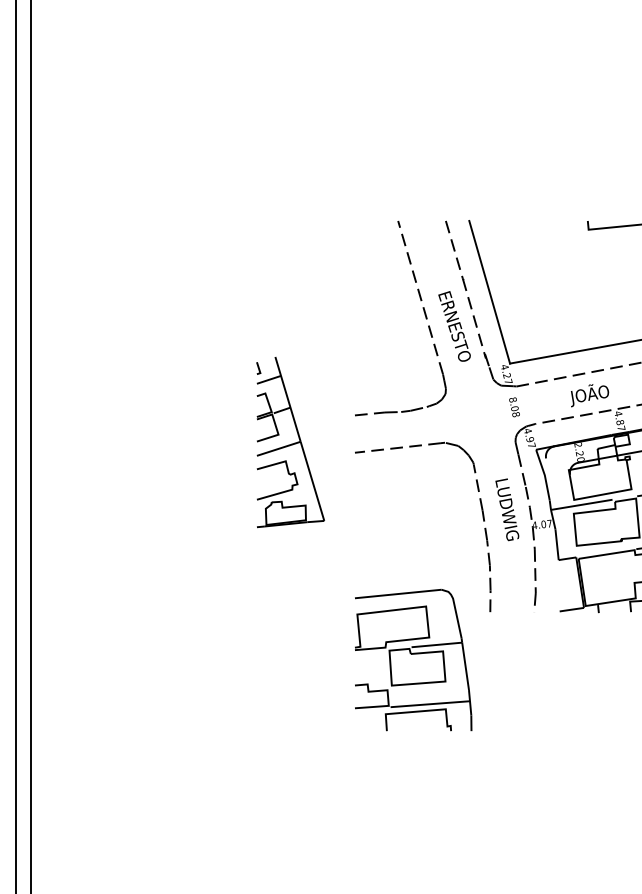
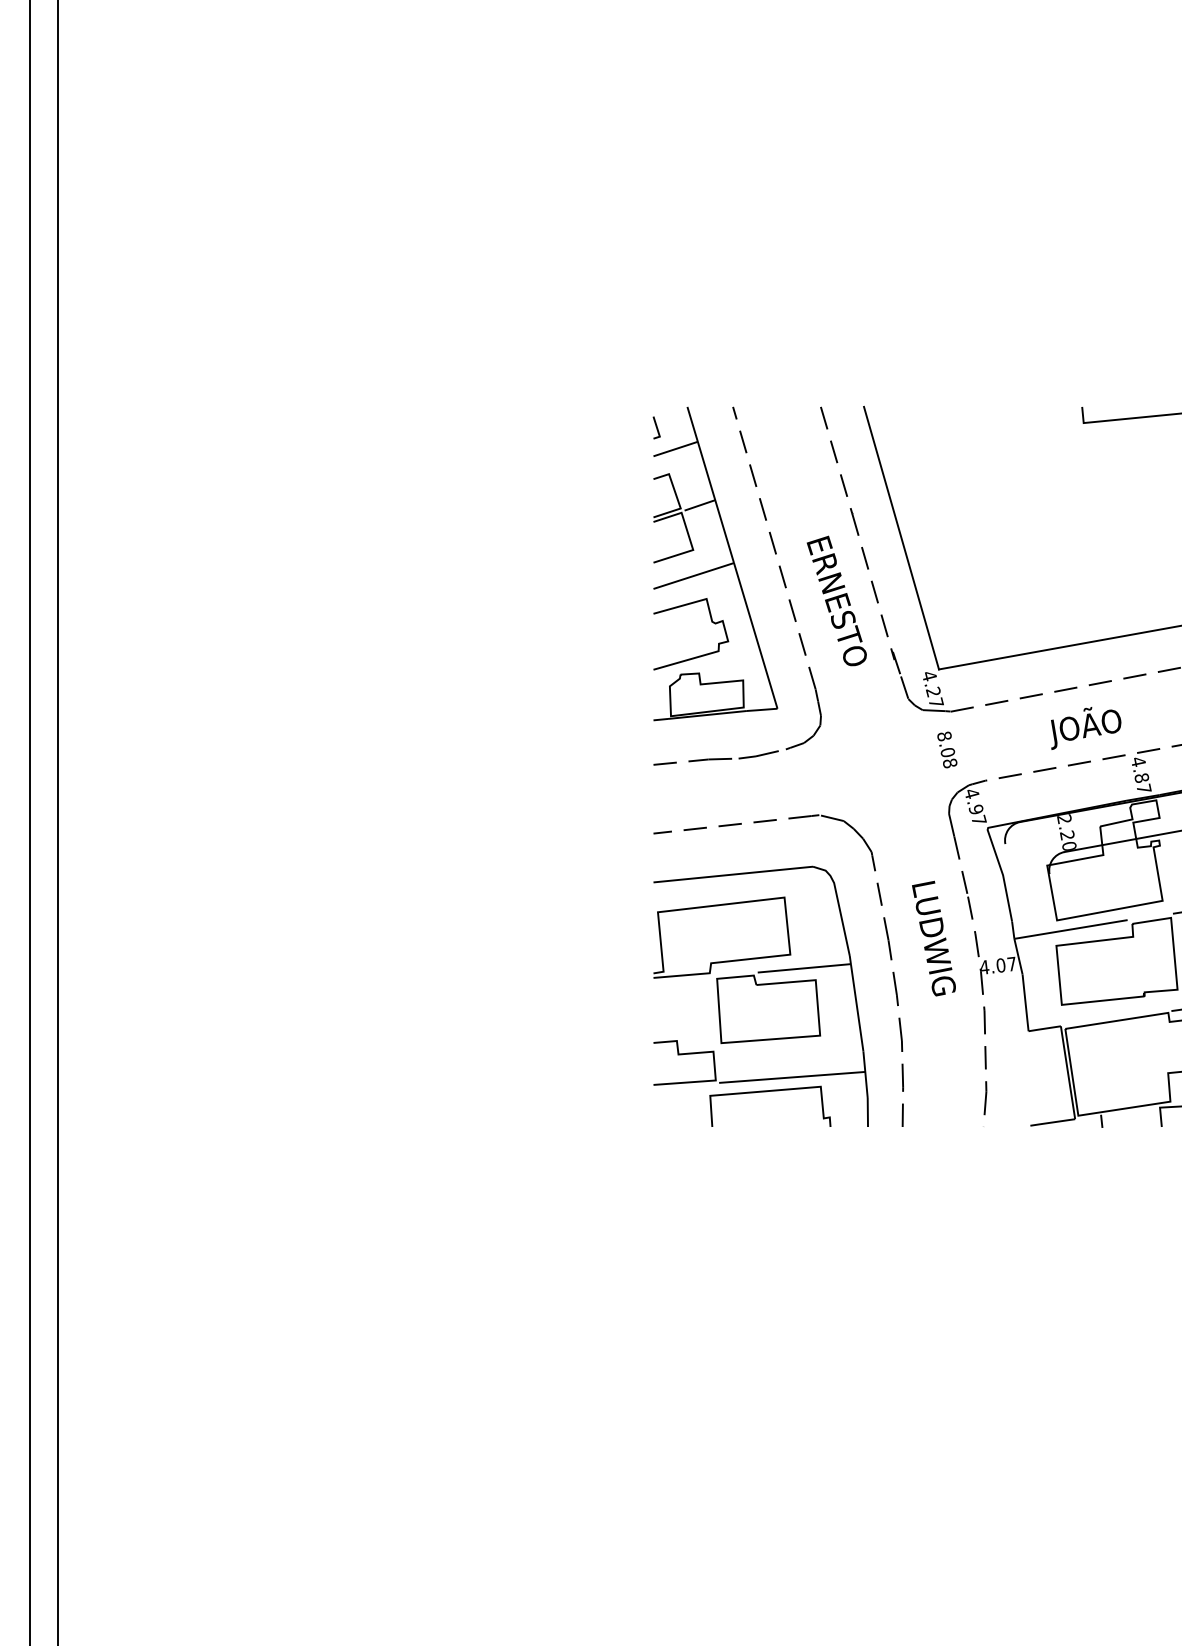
part: (290, 442) -> (715, 564), moved
part: (413, 659) -> (761, 995), moved

